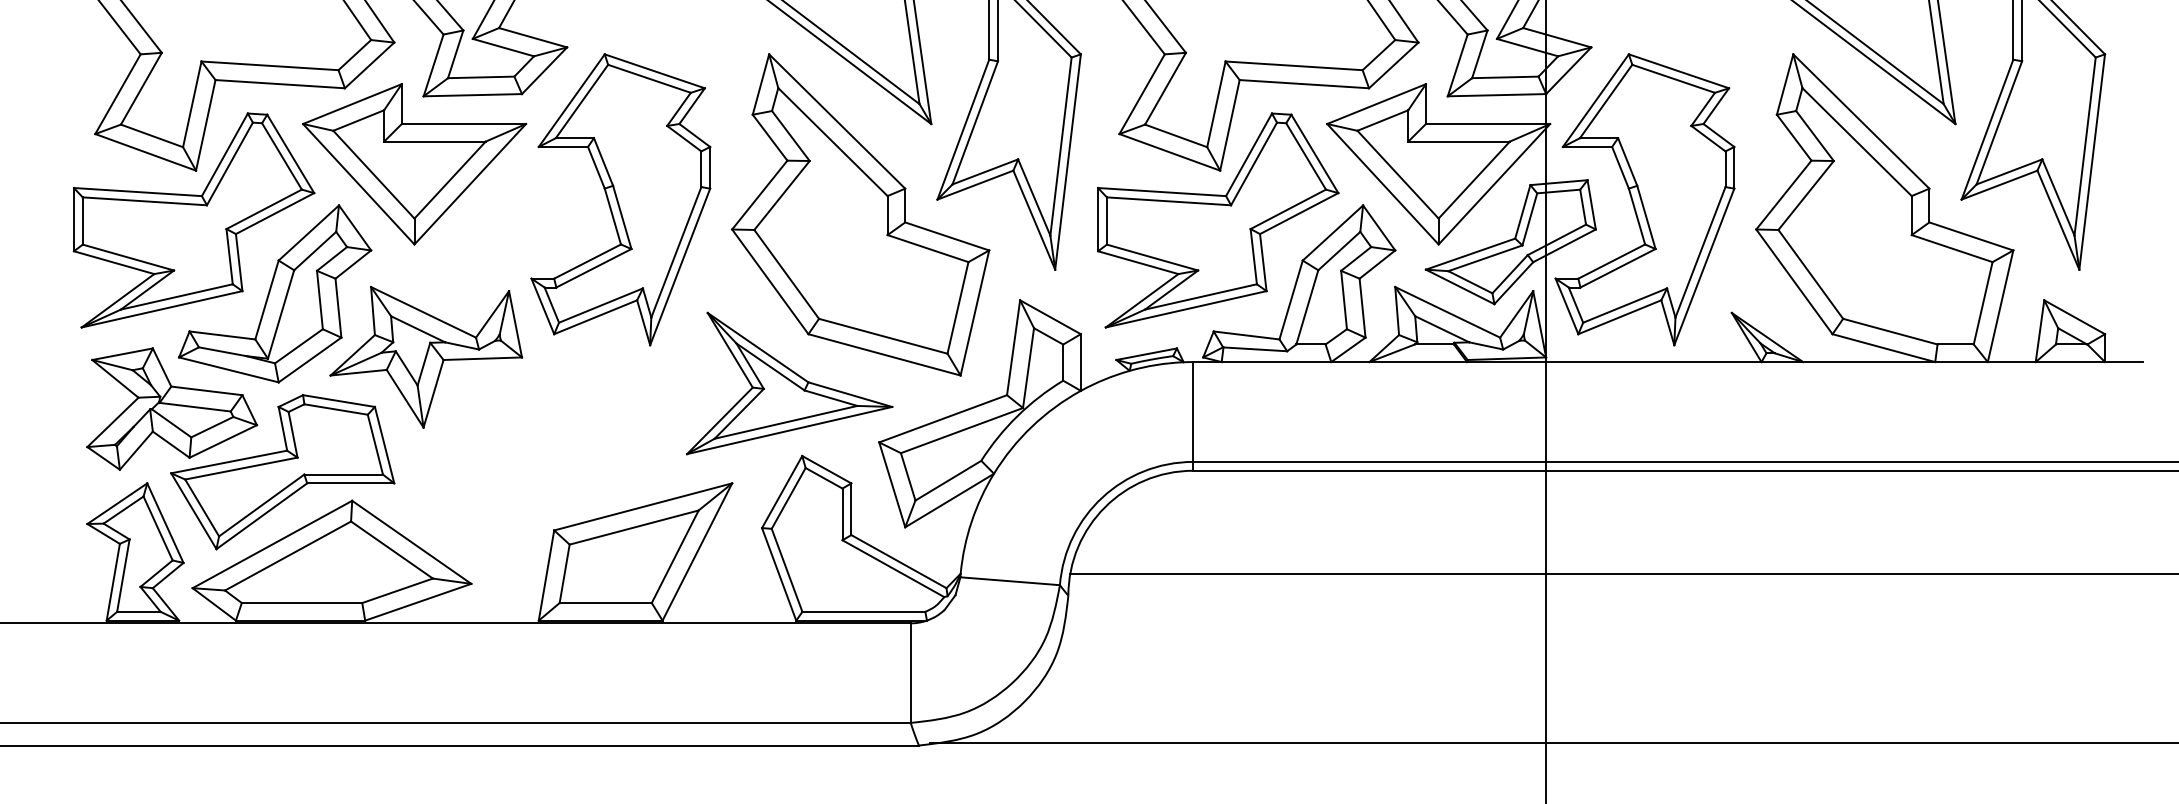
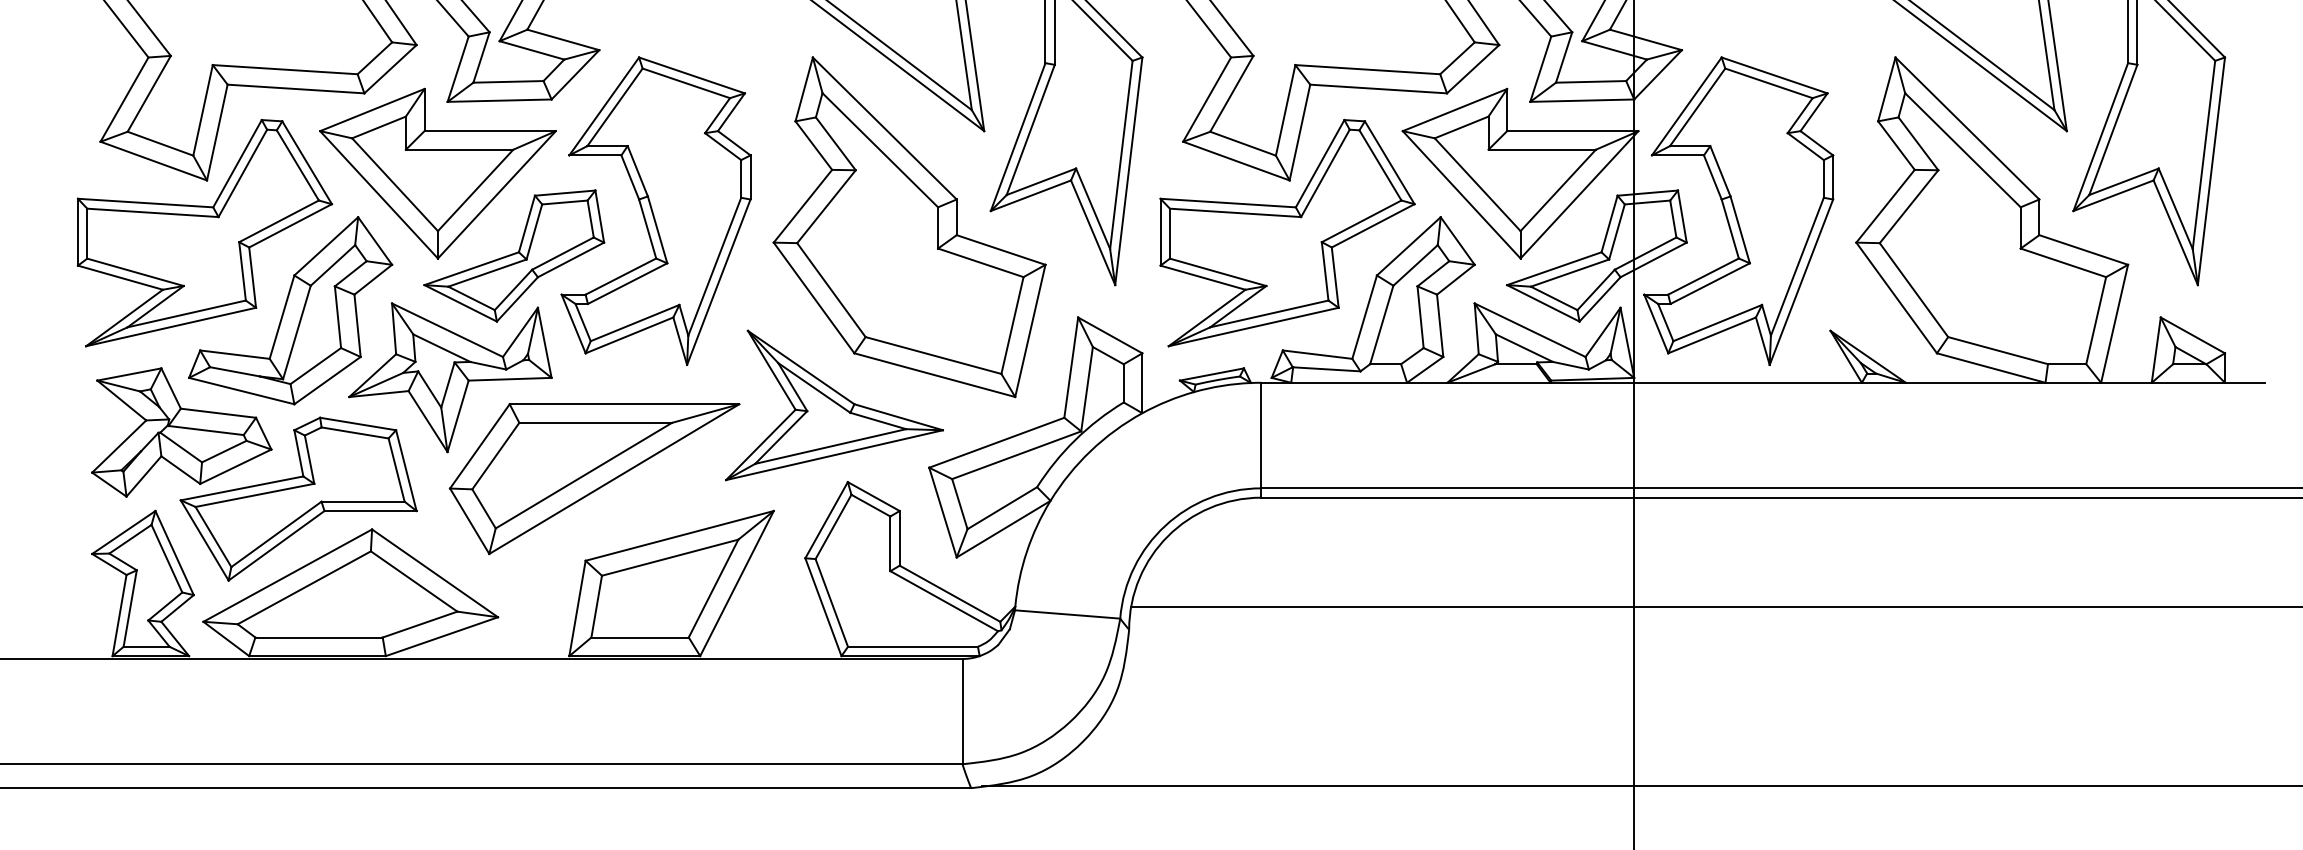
part: (486, 242) -> (514, 256), added
part: (562, 453) -> (594, 479), added

